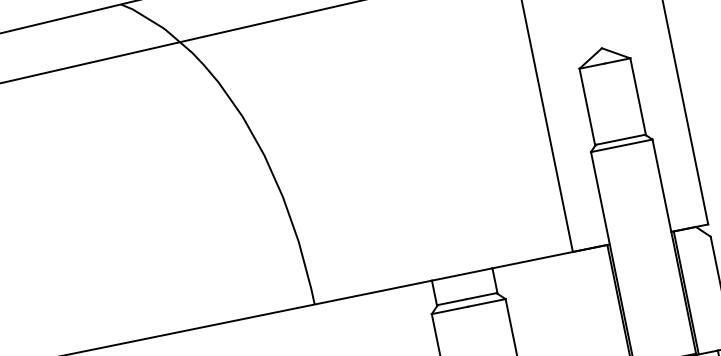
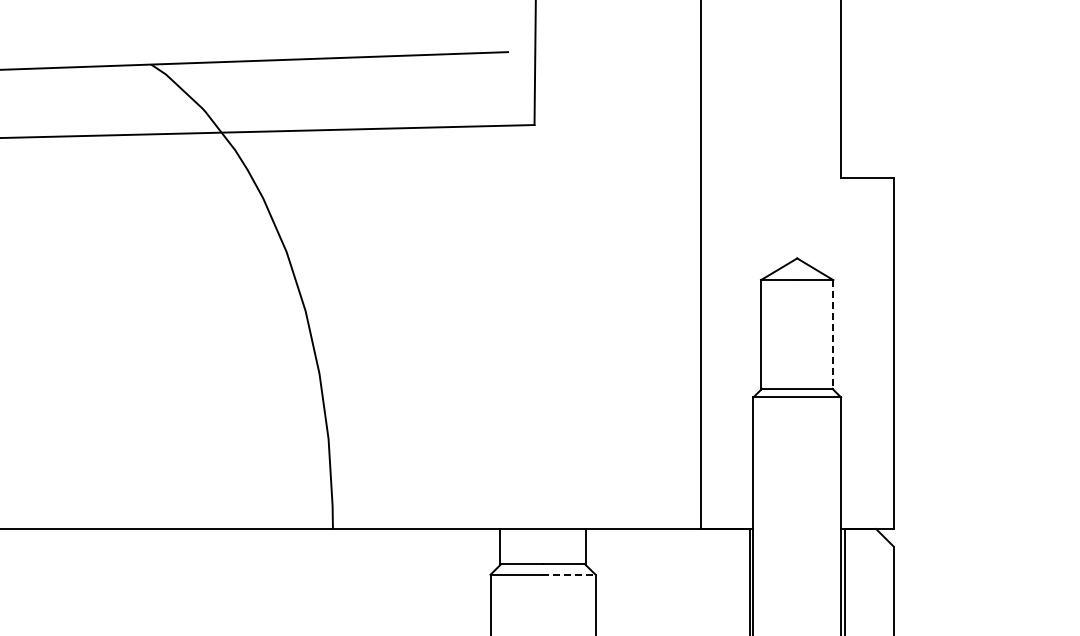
line: (638, 97) -> (833, 335), solid -> dashed
line: (487, 302) -> (569, 574), solid -> dashed

